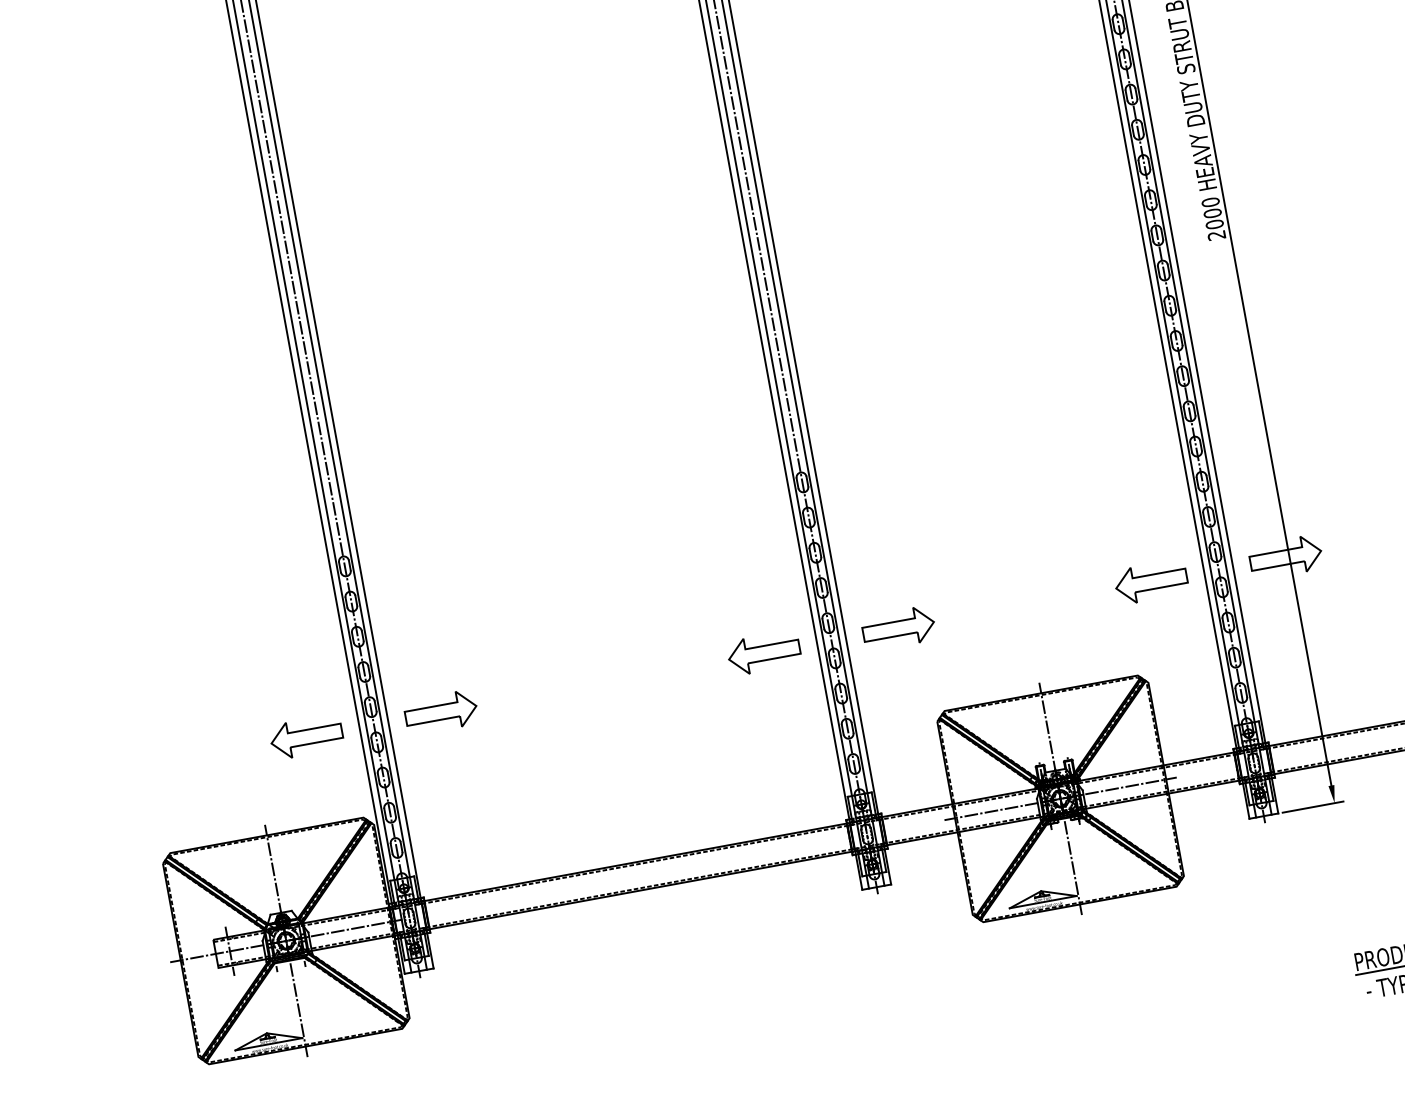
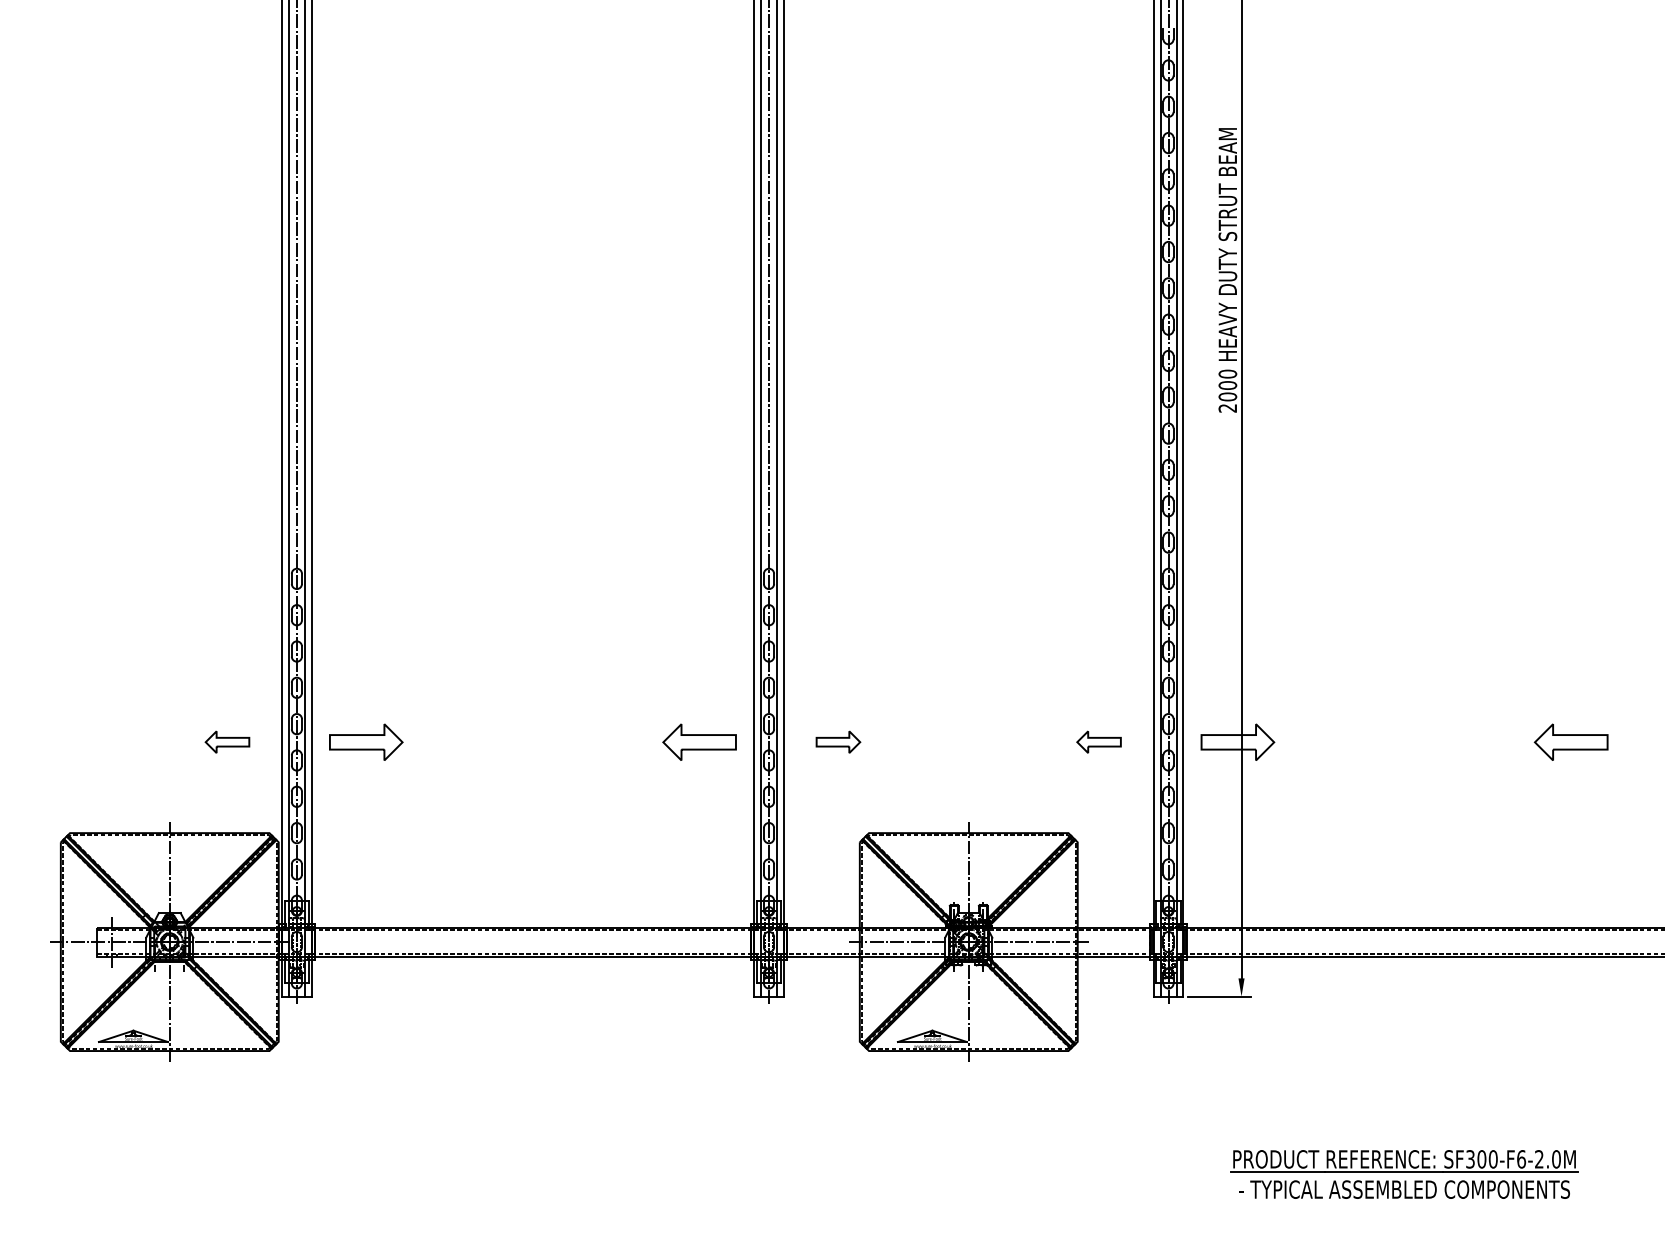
part: (1150, 581) -> (1098, 741), size x0.6
part: (898, 627) -> (838, 741), size x0.6
part: (306, 736) -> (227, 741), size x0.6

